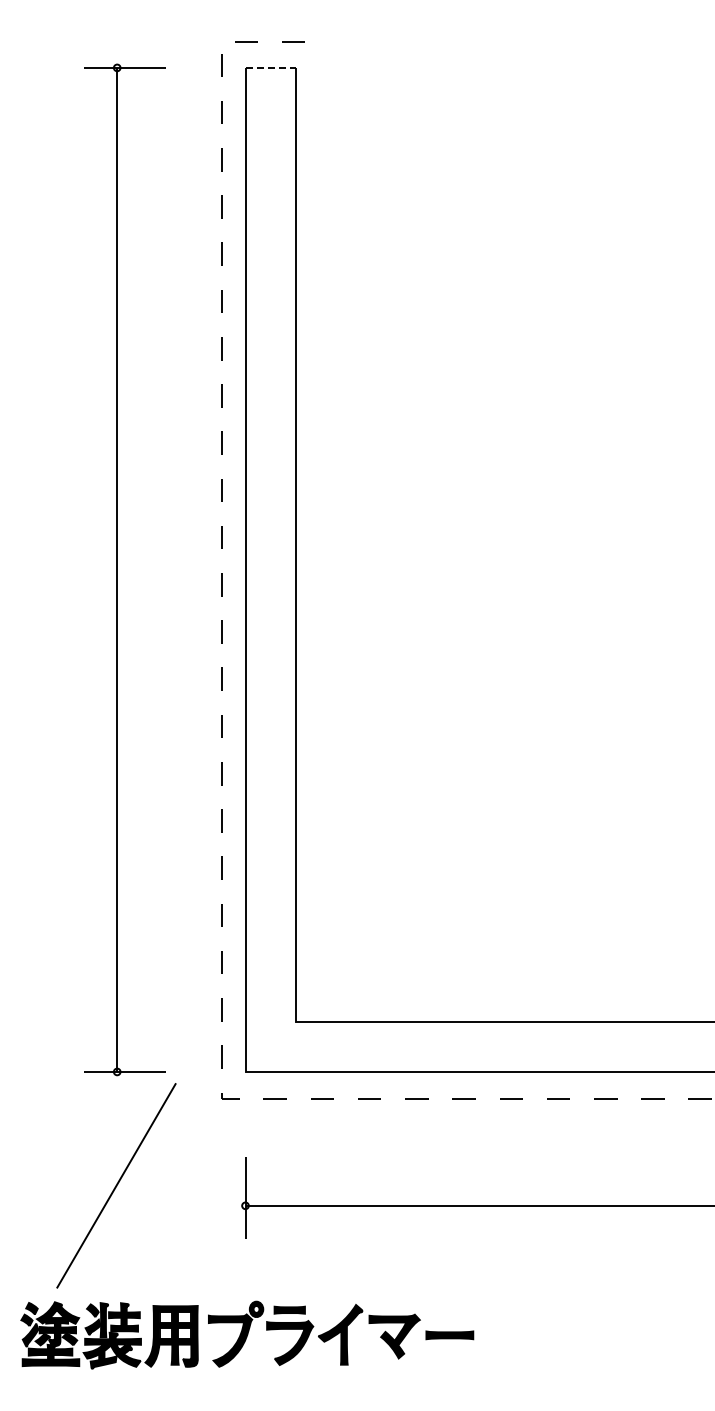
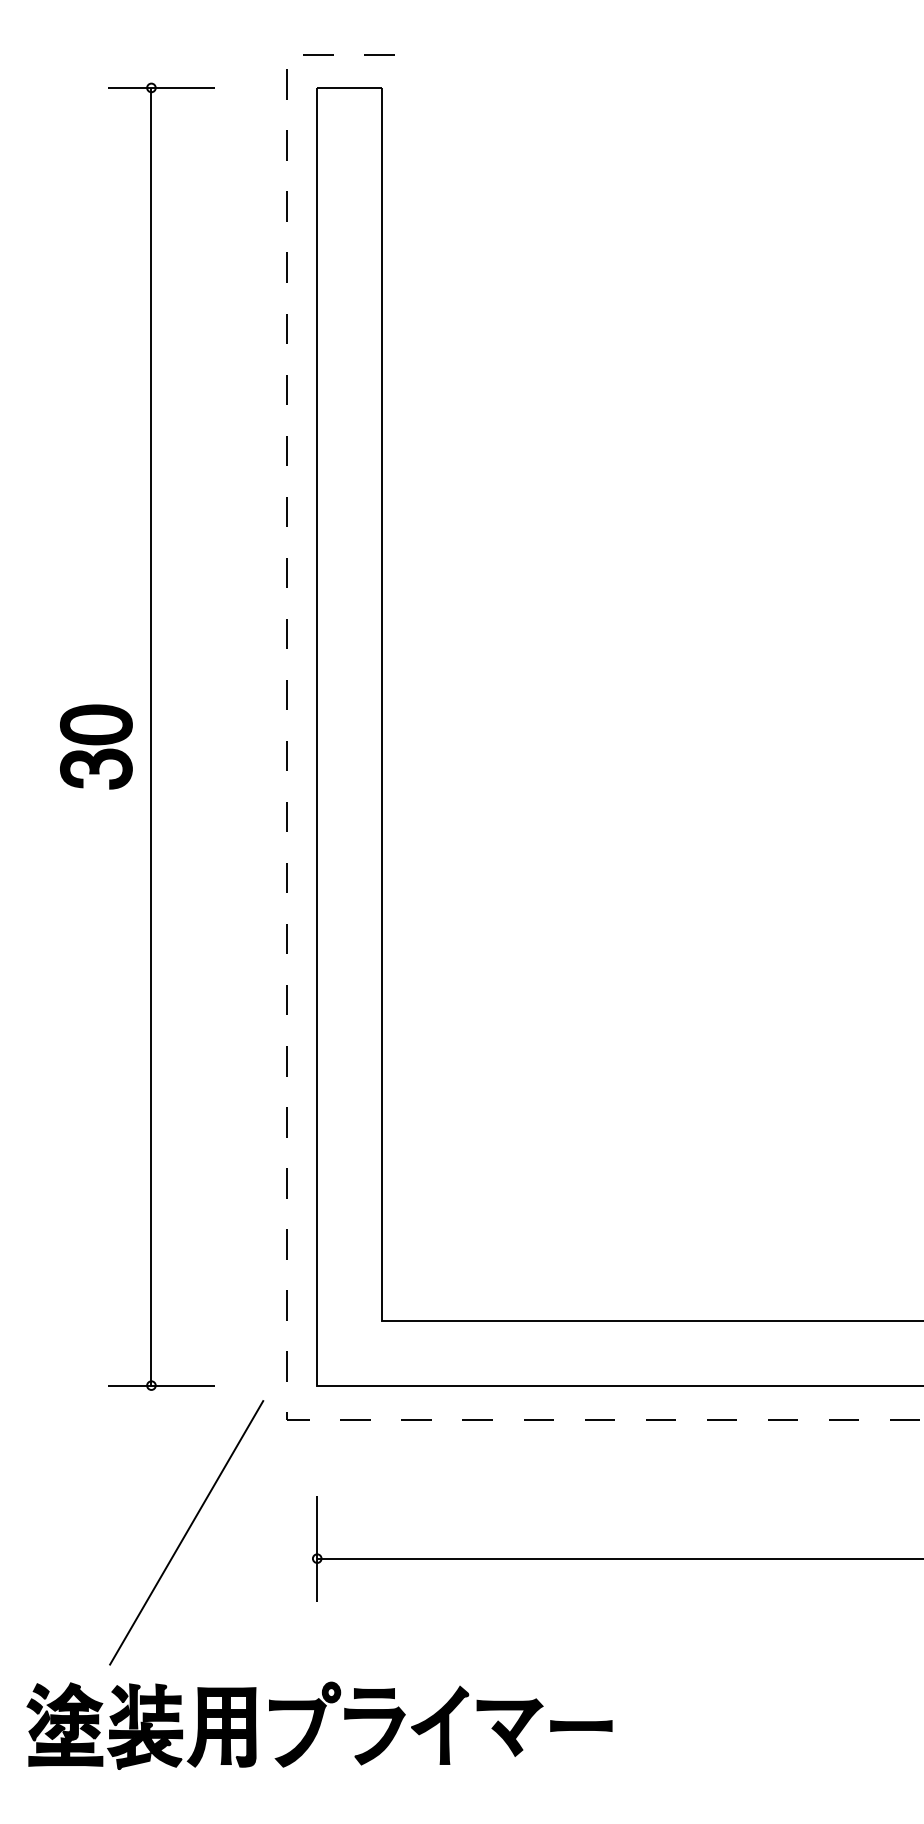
line: (271, 67) -> (350, 87), dashed -> solid
part: (74, 577) -> (96, 746), added
line: (116, 1185) -> (186, 1532), moved

